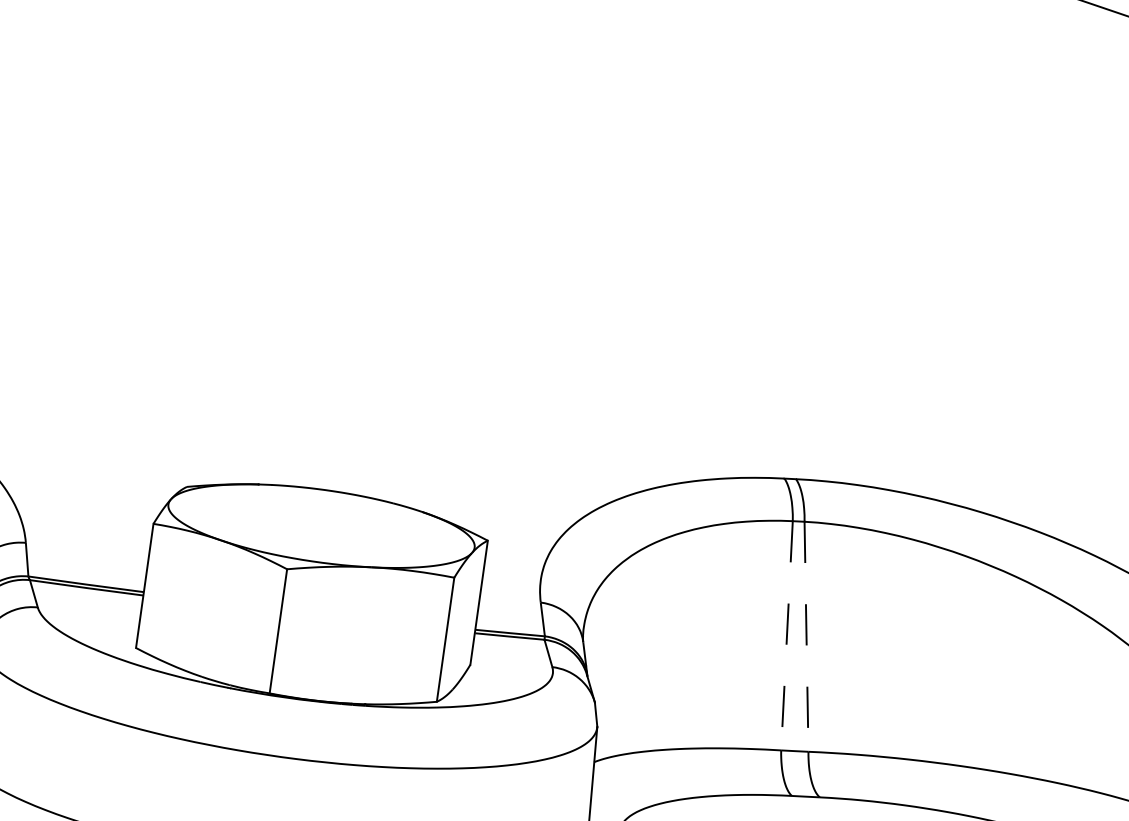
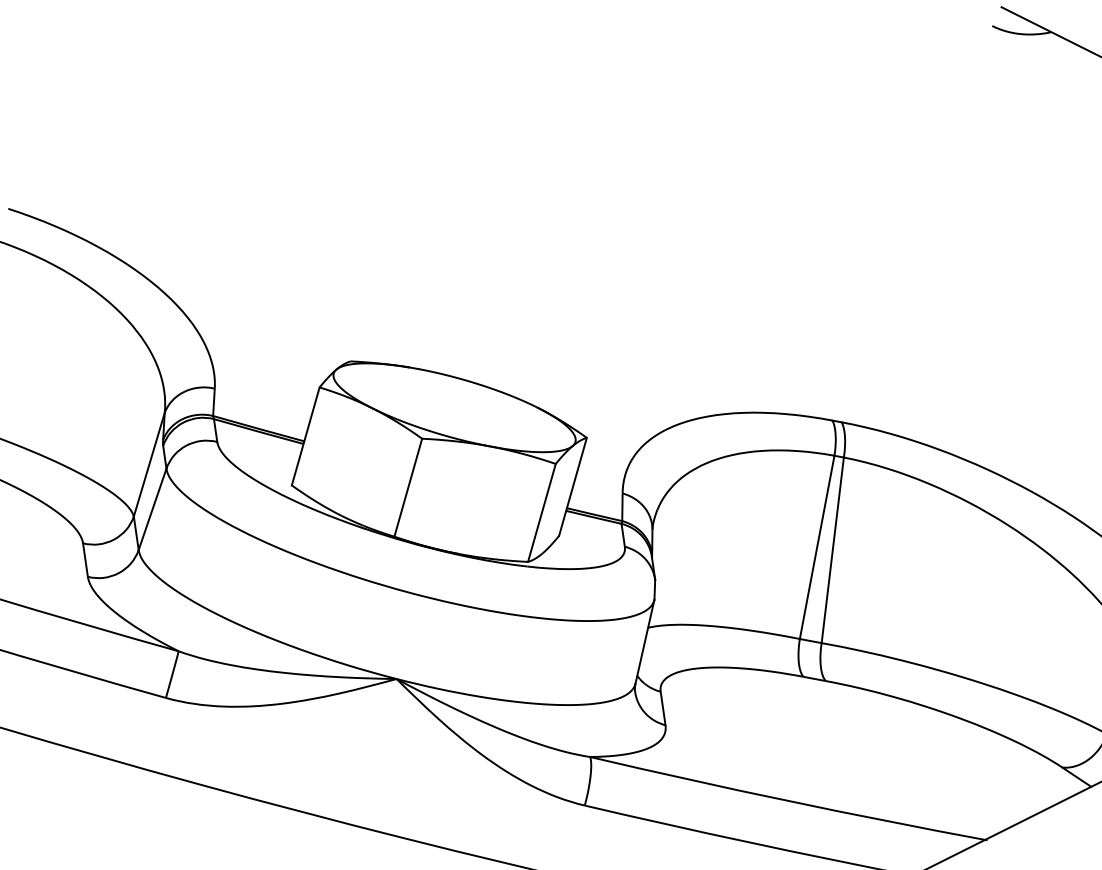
line: (787, 635) -> (817, 547), dashed -> solid
line: (806, 637) -> (832, 550), dashed -> solid

